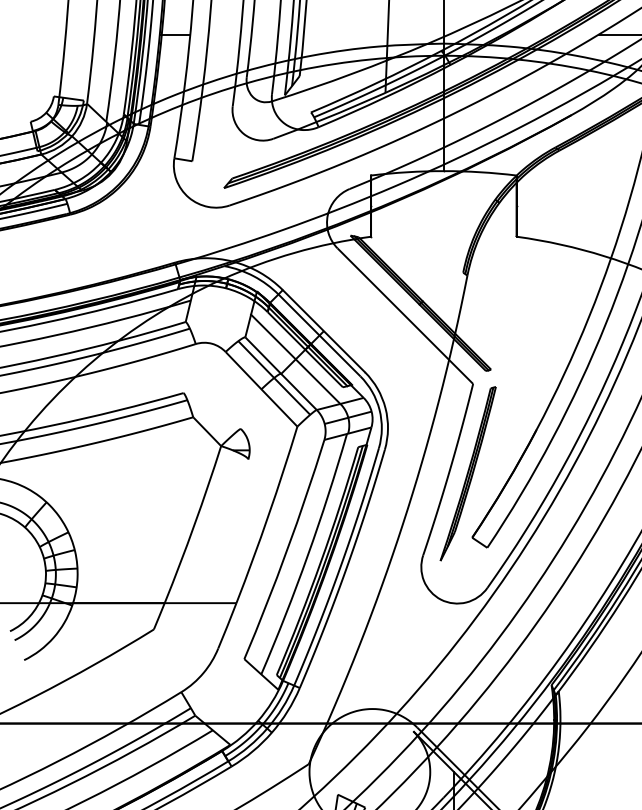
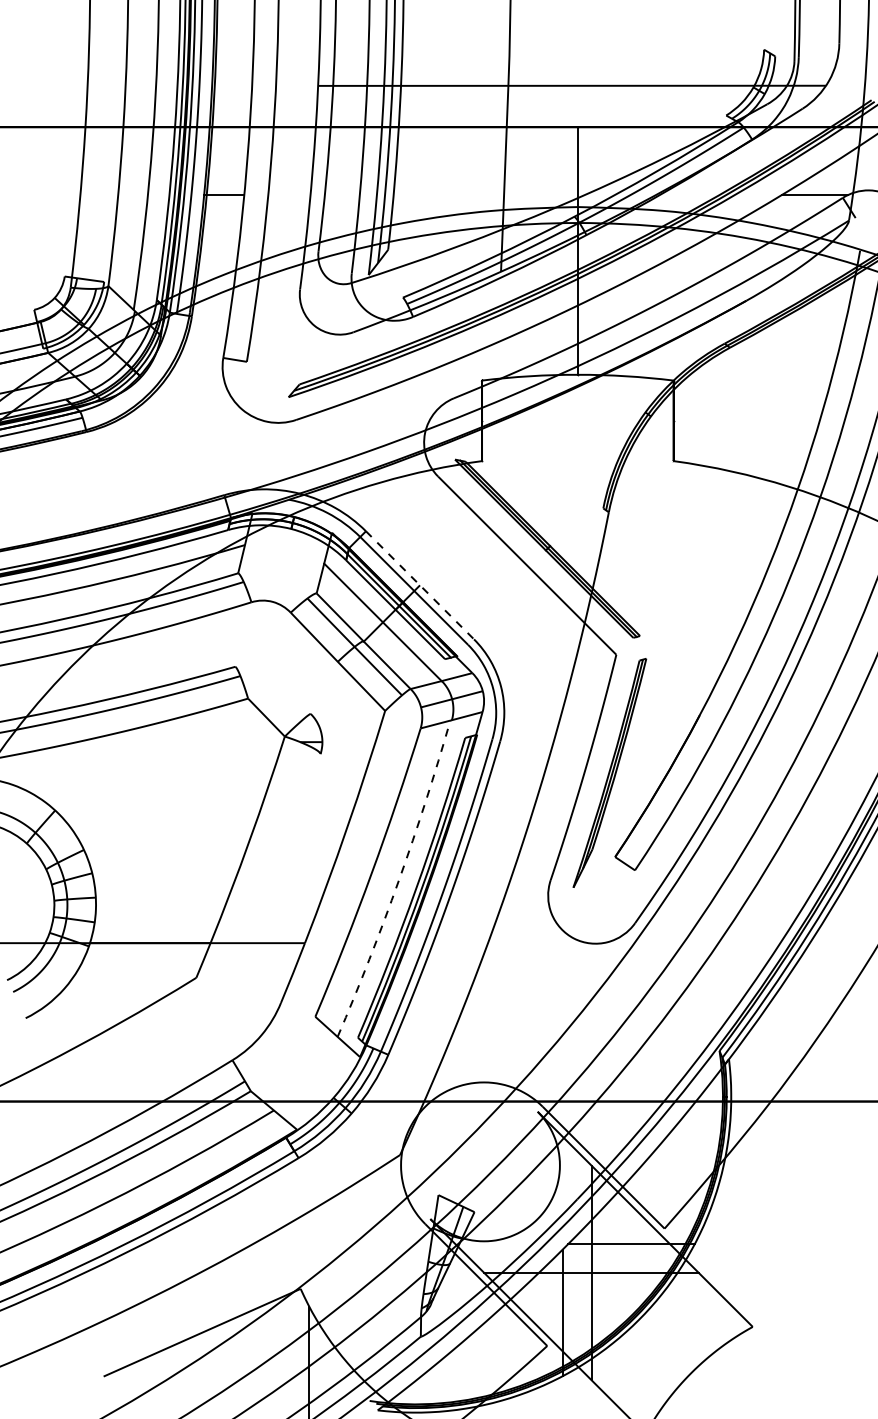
line: (324, 331) -> (420, 585), solid -> dashed
arc: (307, 555) -> (398, 880), solid -> dashed

